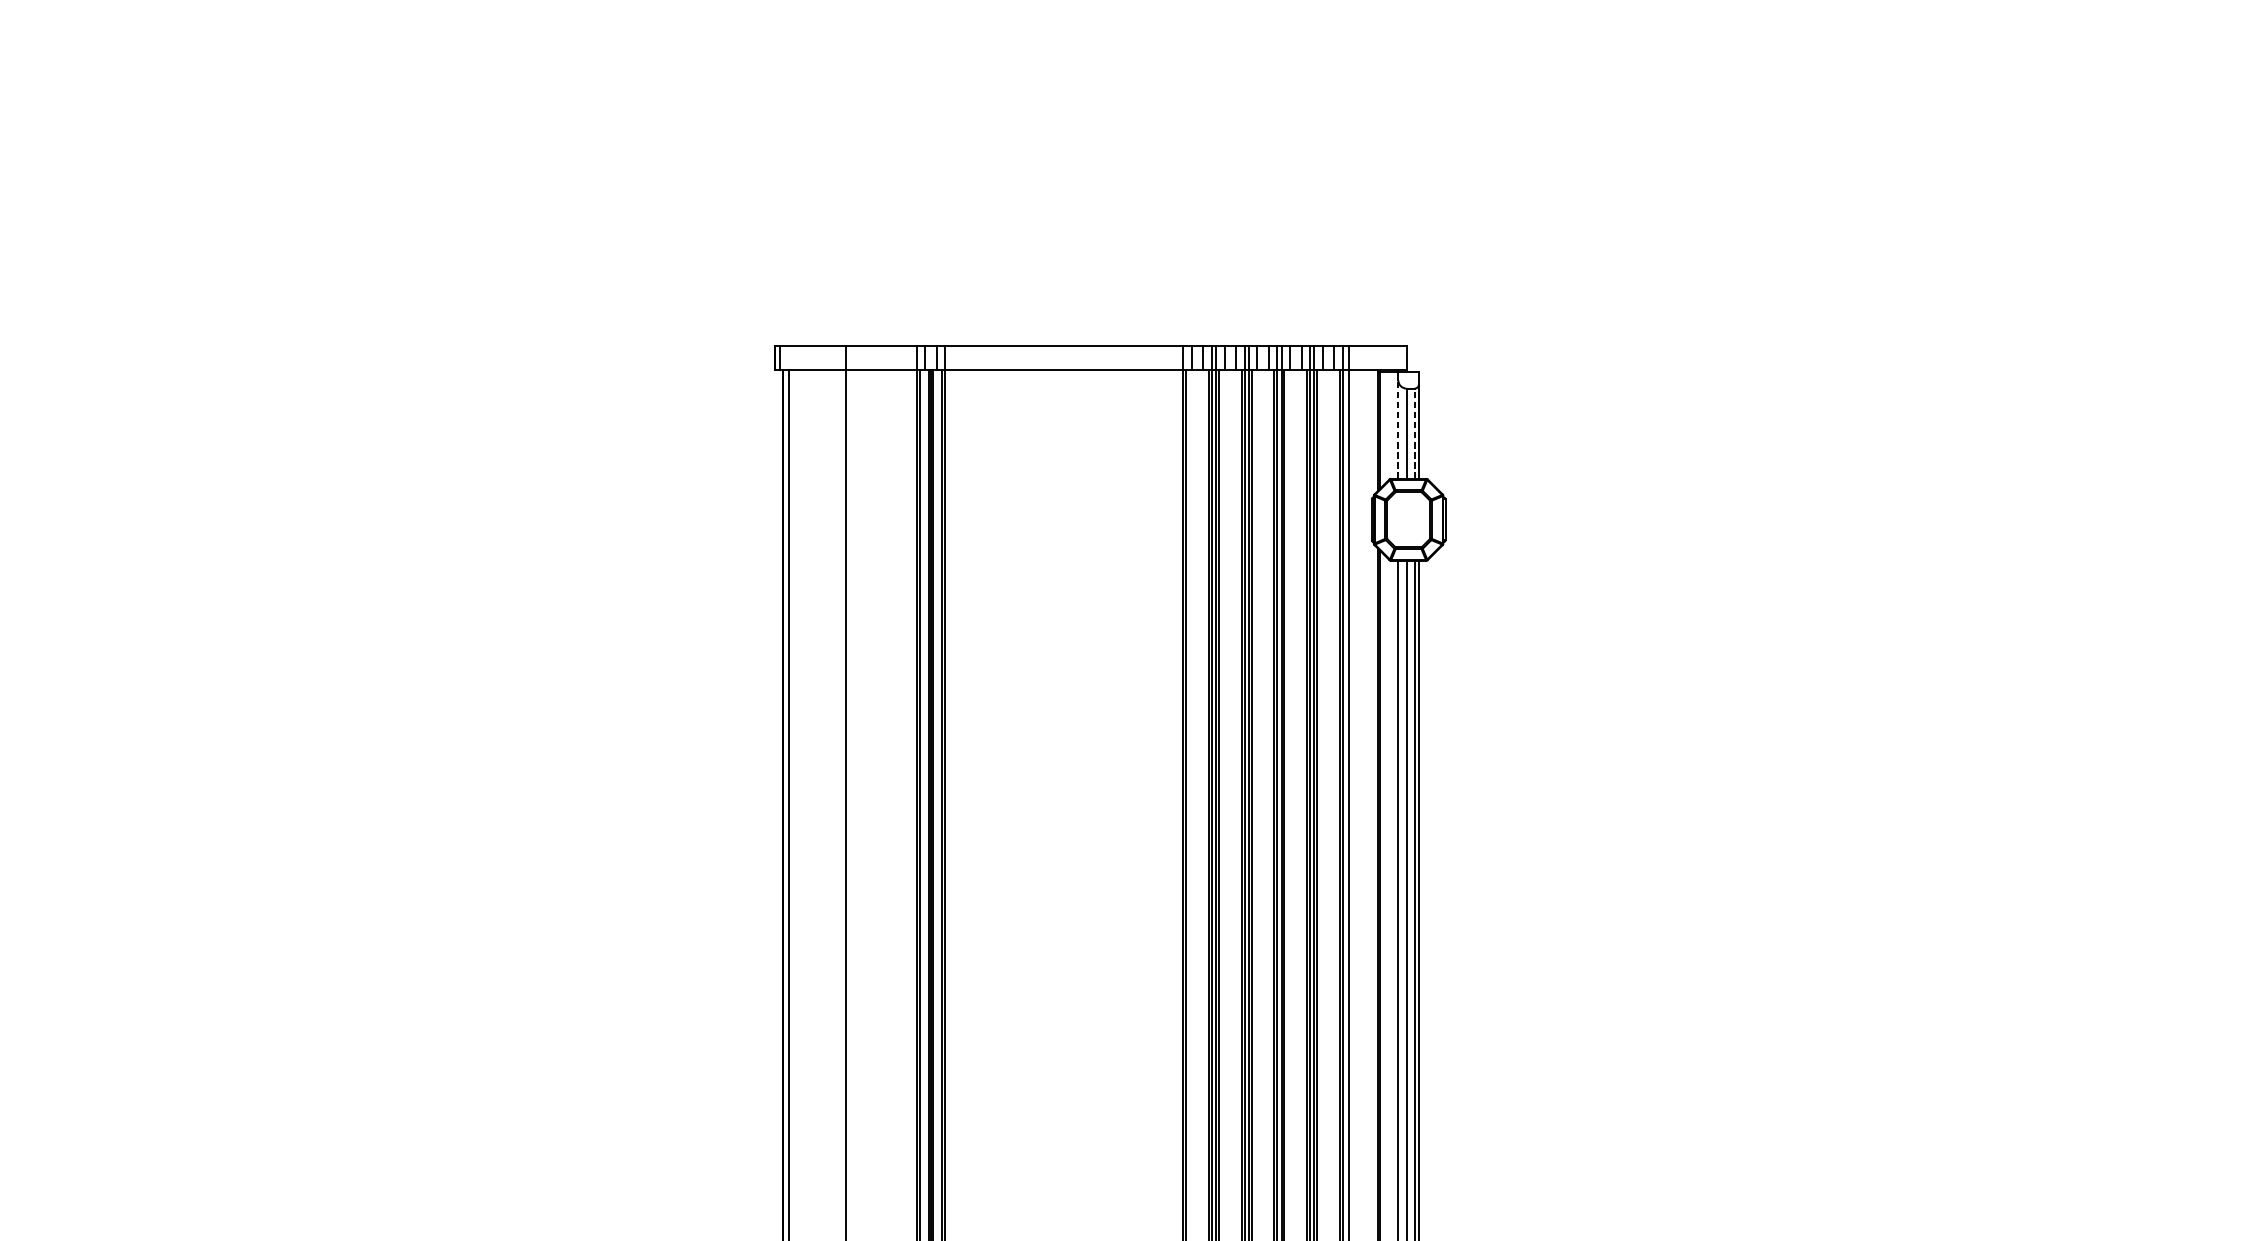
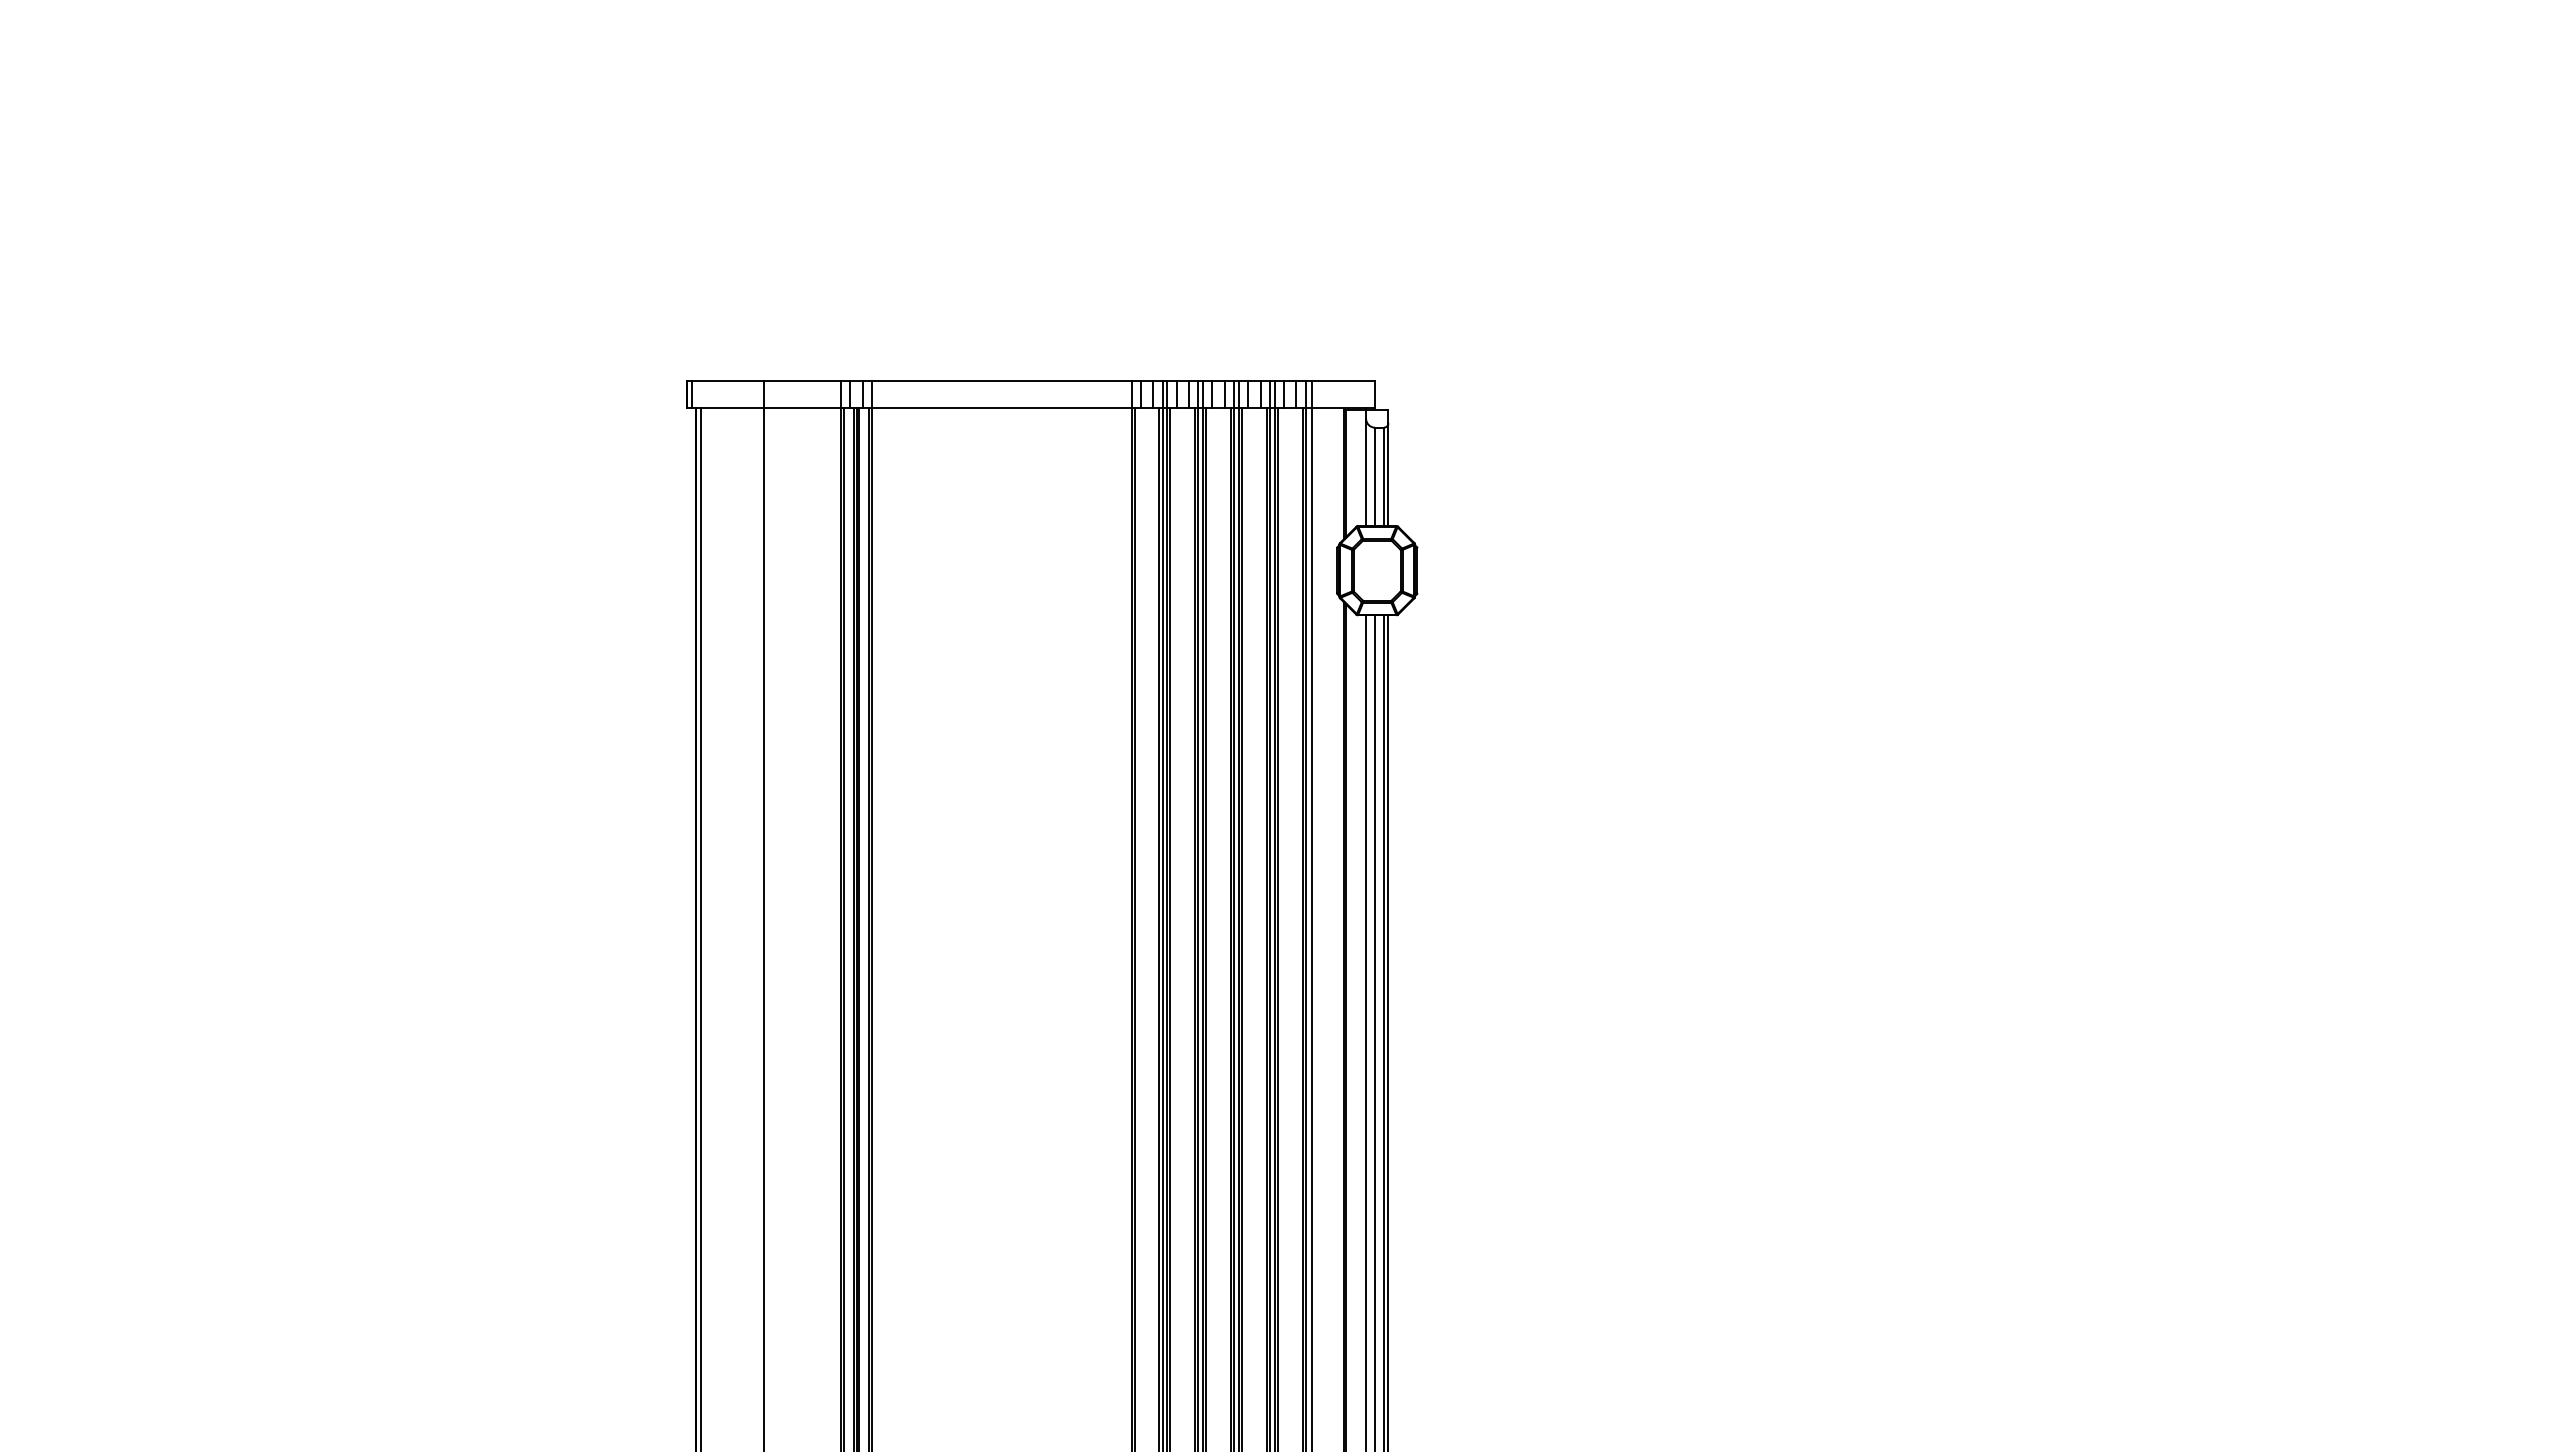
line: (1398, 429) -> (1366, 472), dashed -> solid
line: (1414, 433) -> (1383, 476), dashed -> solid

